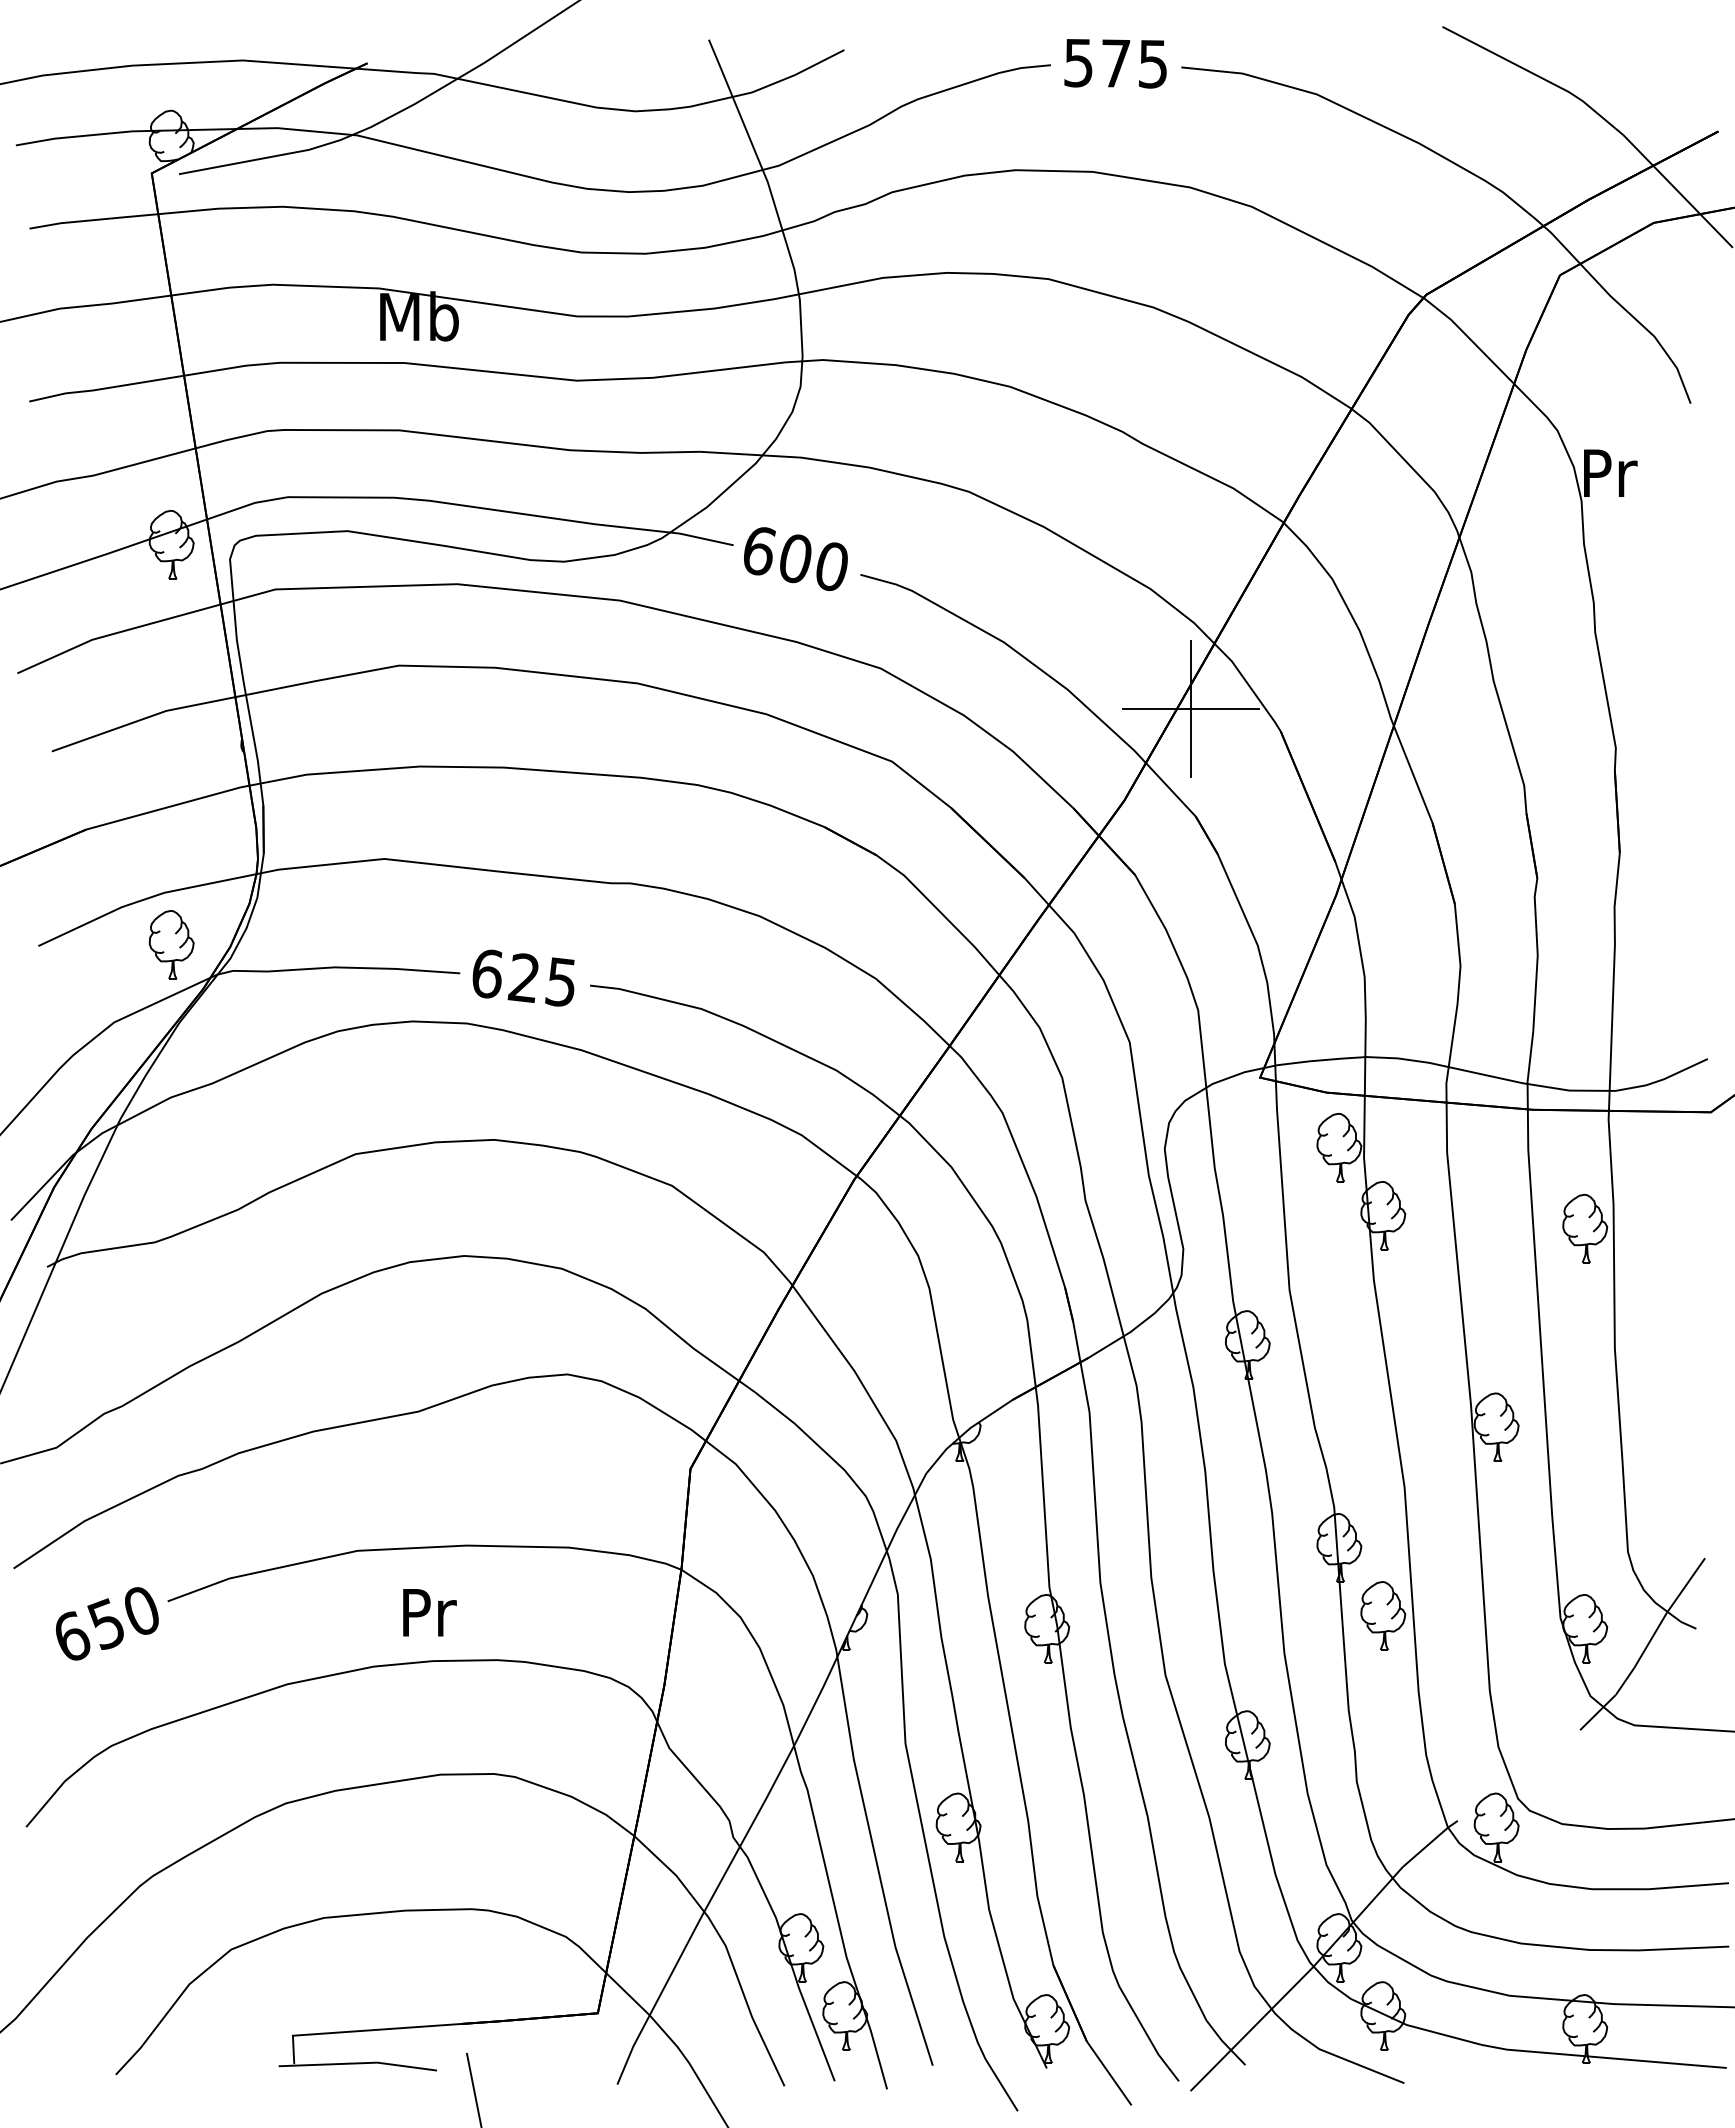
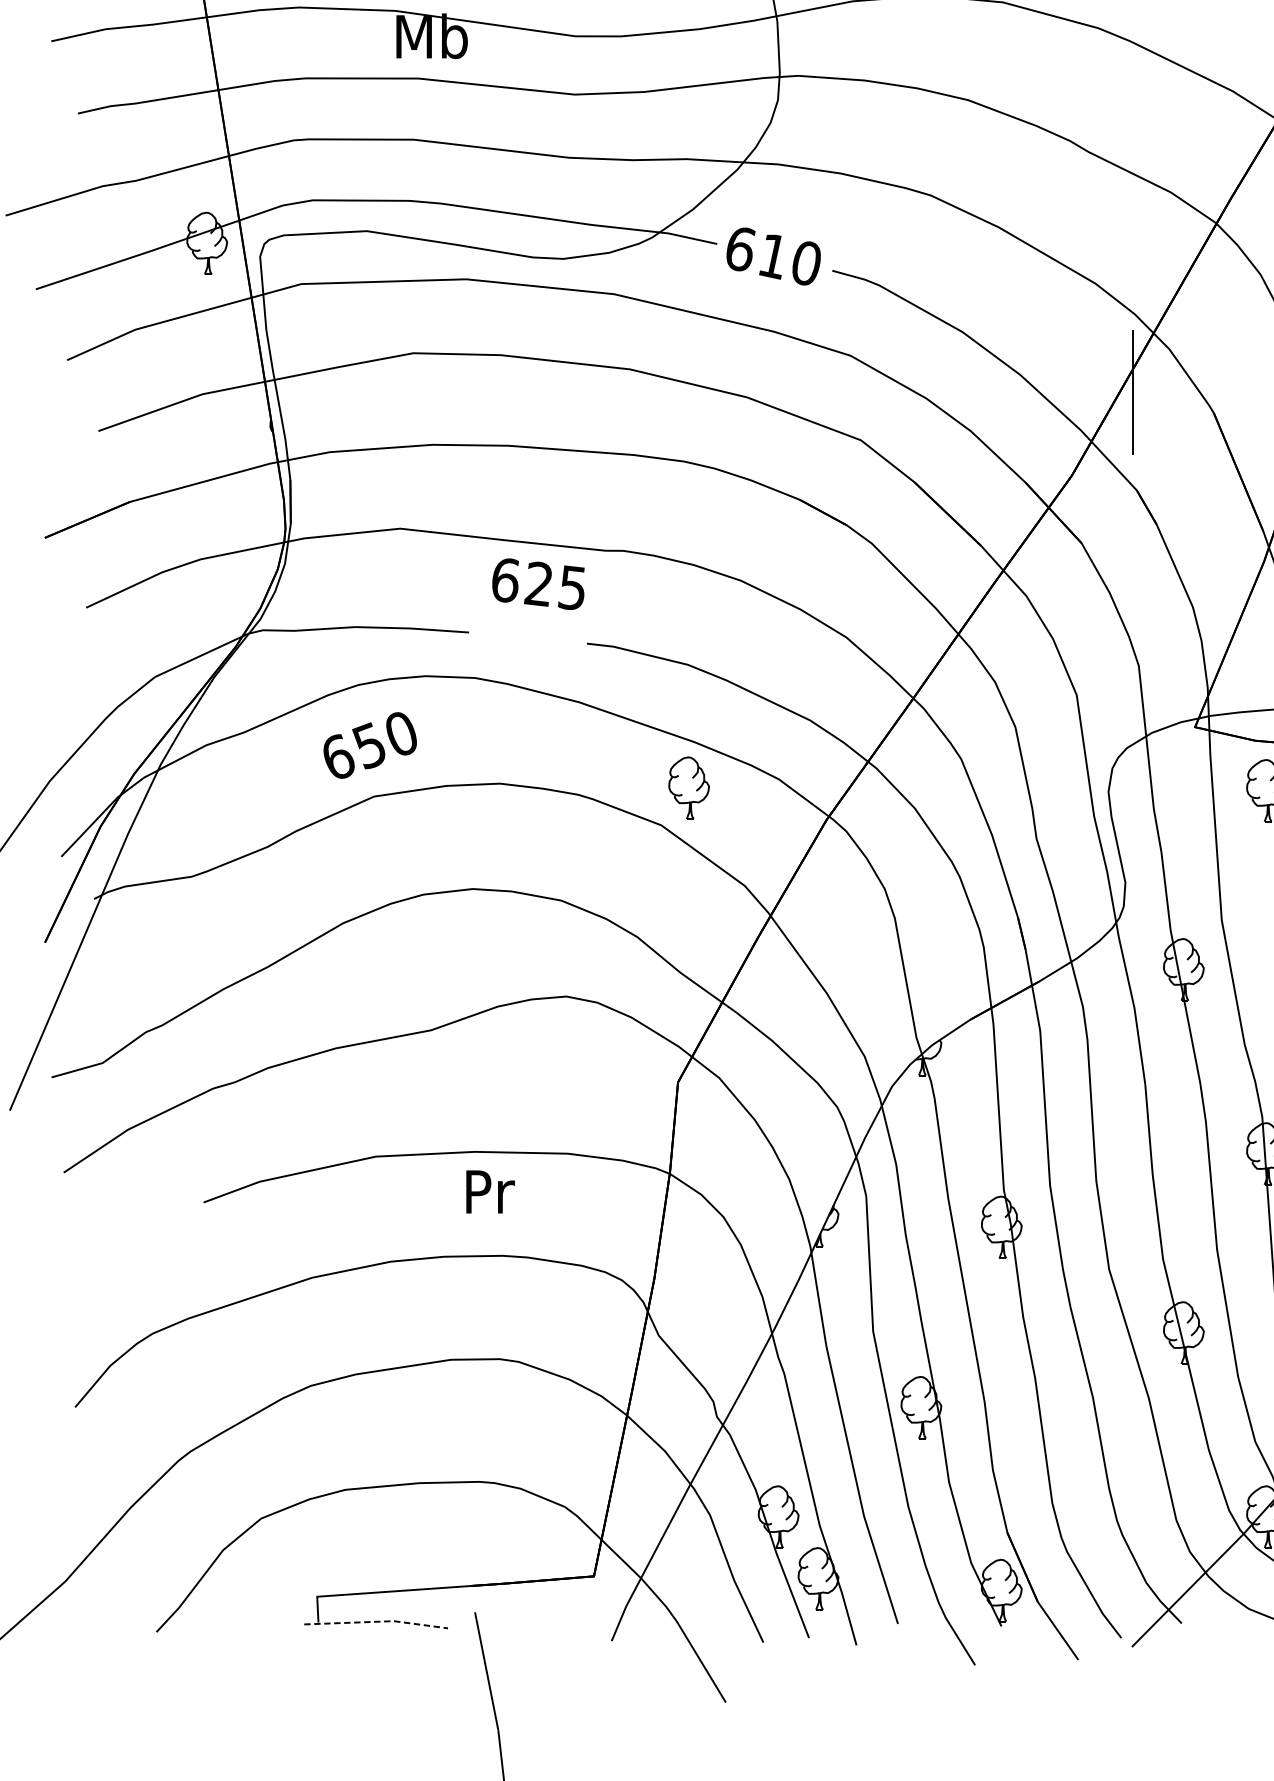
text: (795, 559) -> (773, 256), 600 -> 610
line: (1191, 708) -> (1132, 392), removed
part: (171, 944) -> (688, 787), moved
text: (523, 977) -> (538, 583), moved
text: (429, 1612) -> (490, 1191), moved
text: (107, 1623) -> (370, 745), moved
line: (359, 2063) -> (377, 1621), solid -> dashed

